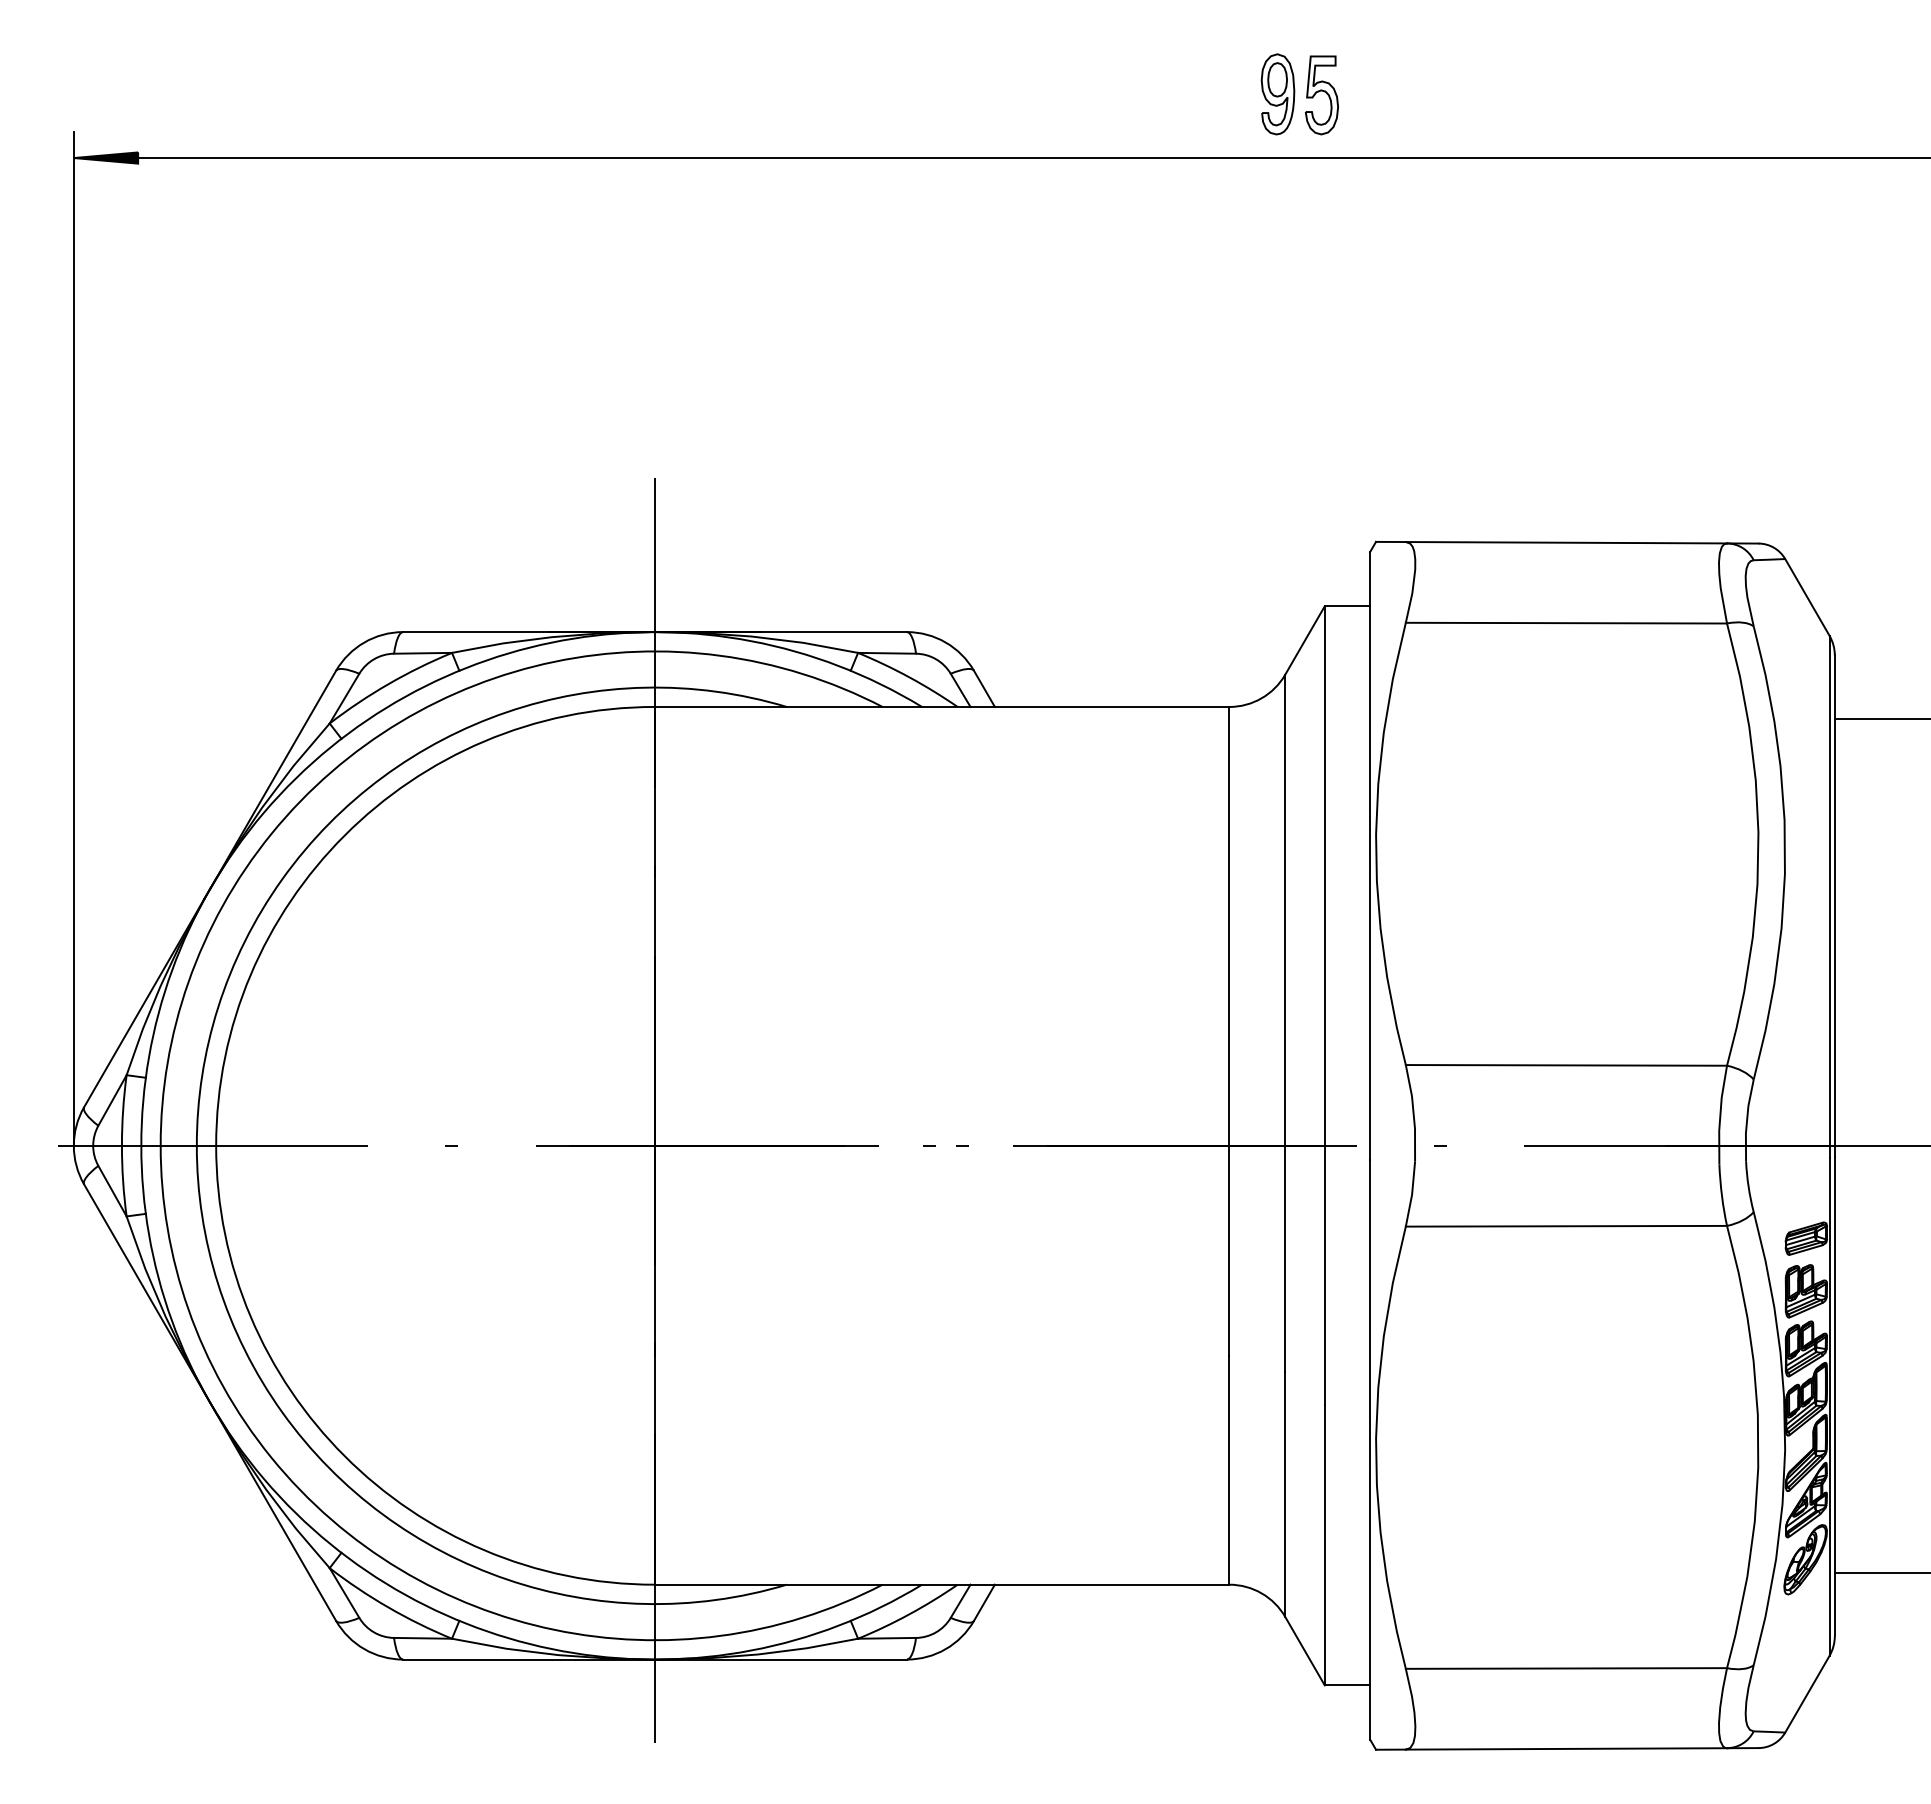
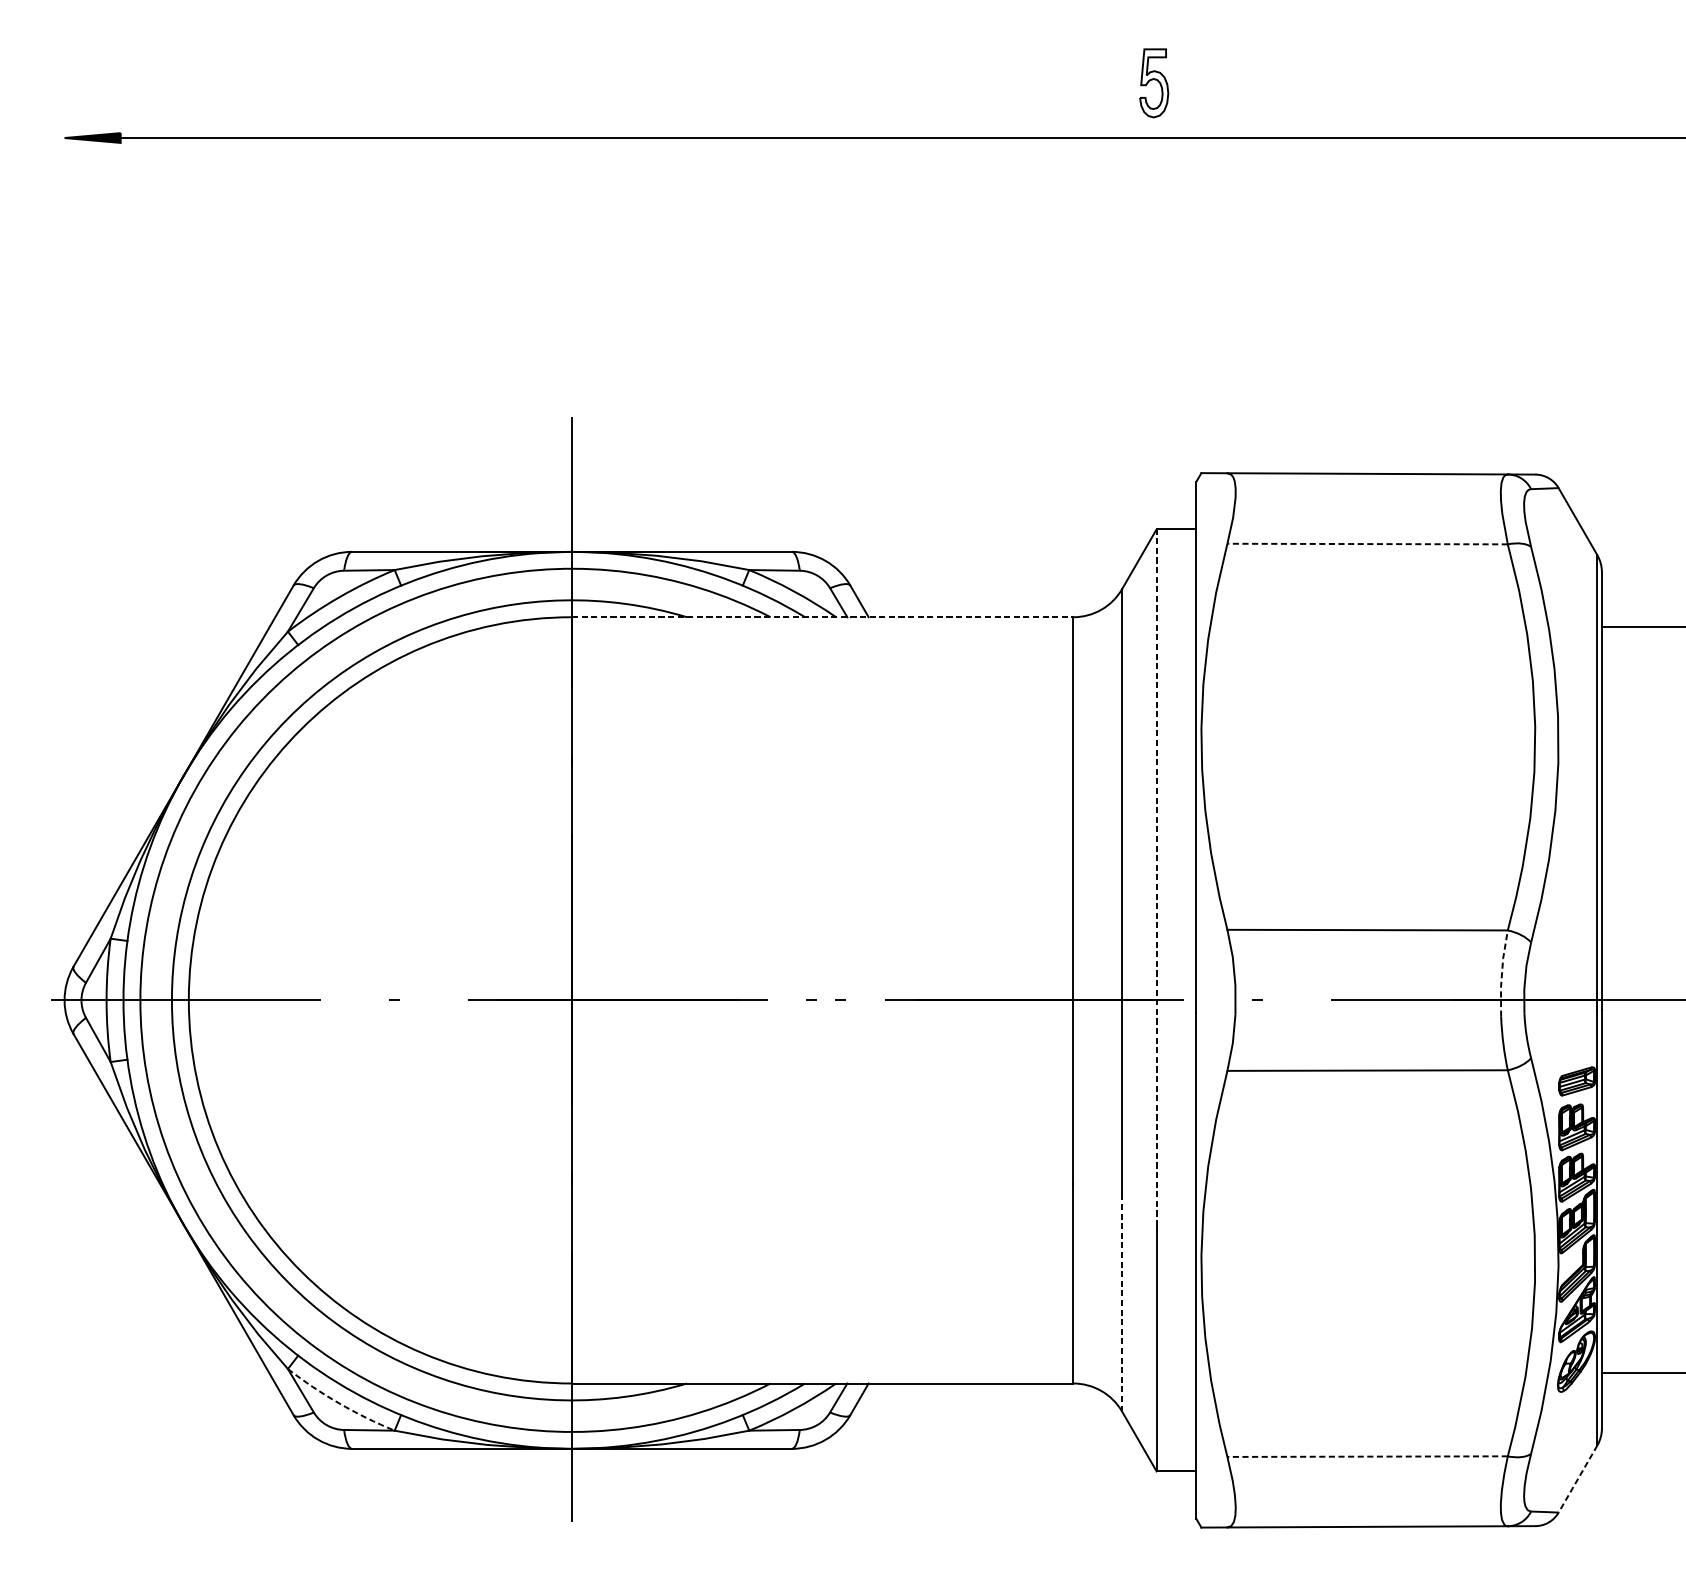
part: (1277, 94) -> (1115, 82), removed
line: (1566, 623) -> (1367, 544), solid -> dashed
line: (73, 638) -> (64, 557), removed
line: (942, 706) -> (822, 616), solid -> dashed
line: (1324, 1004) -> (1156, 876), solid -> dashed
line: (1720, 1114) -> (1502, 973), solid -> dashed
line: (1285, 1494) -> (1122, 1304), solid -> dashed
arc: (388, 1607) -> (339, 1403), solid -> dashed
line: (1566, 1668) -> (1367, 1456), solid -> dashed
line: (1807, 1694) -> (1578, 1479), solid -> dashed

